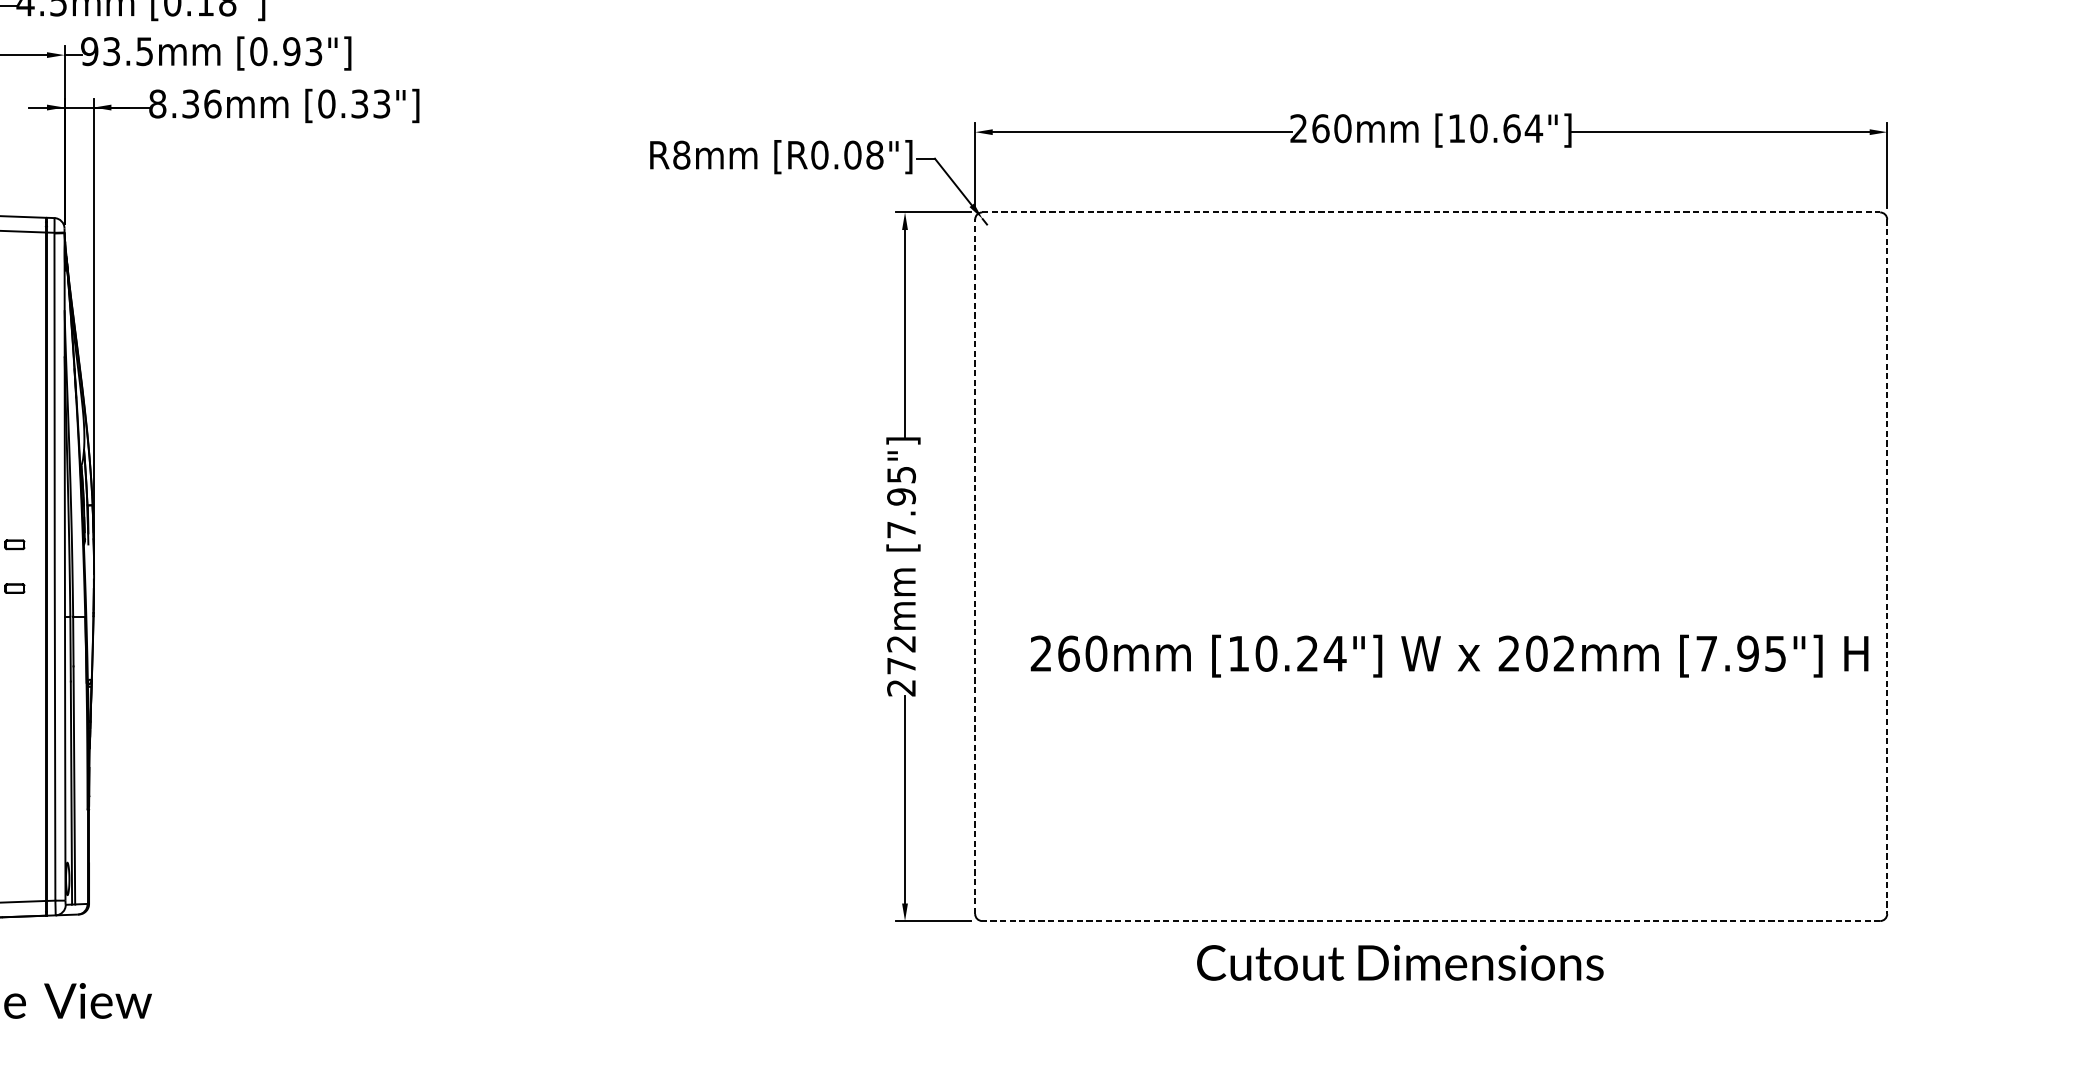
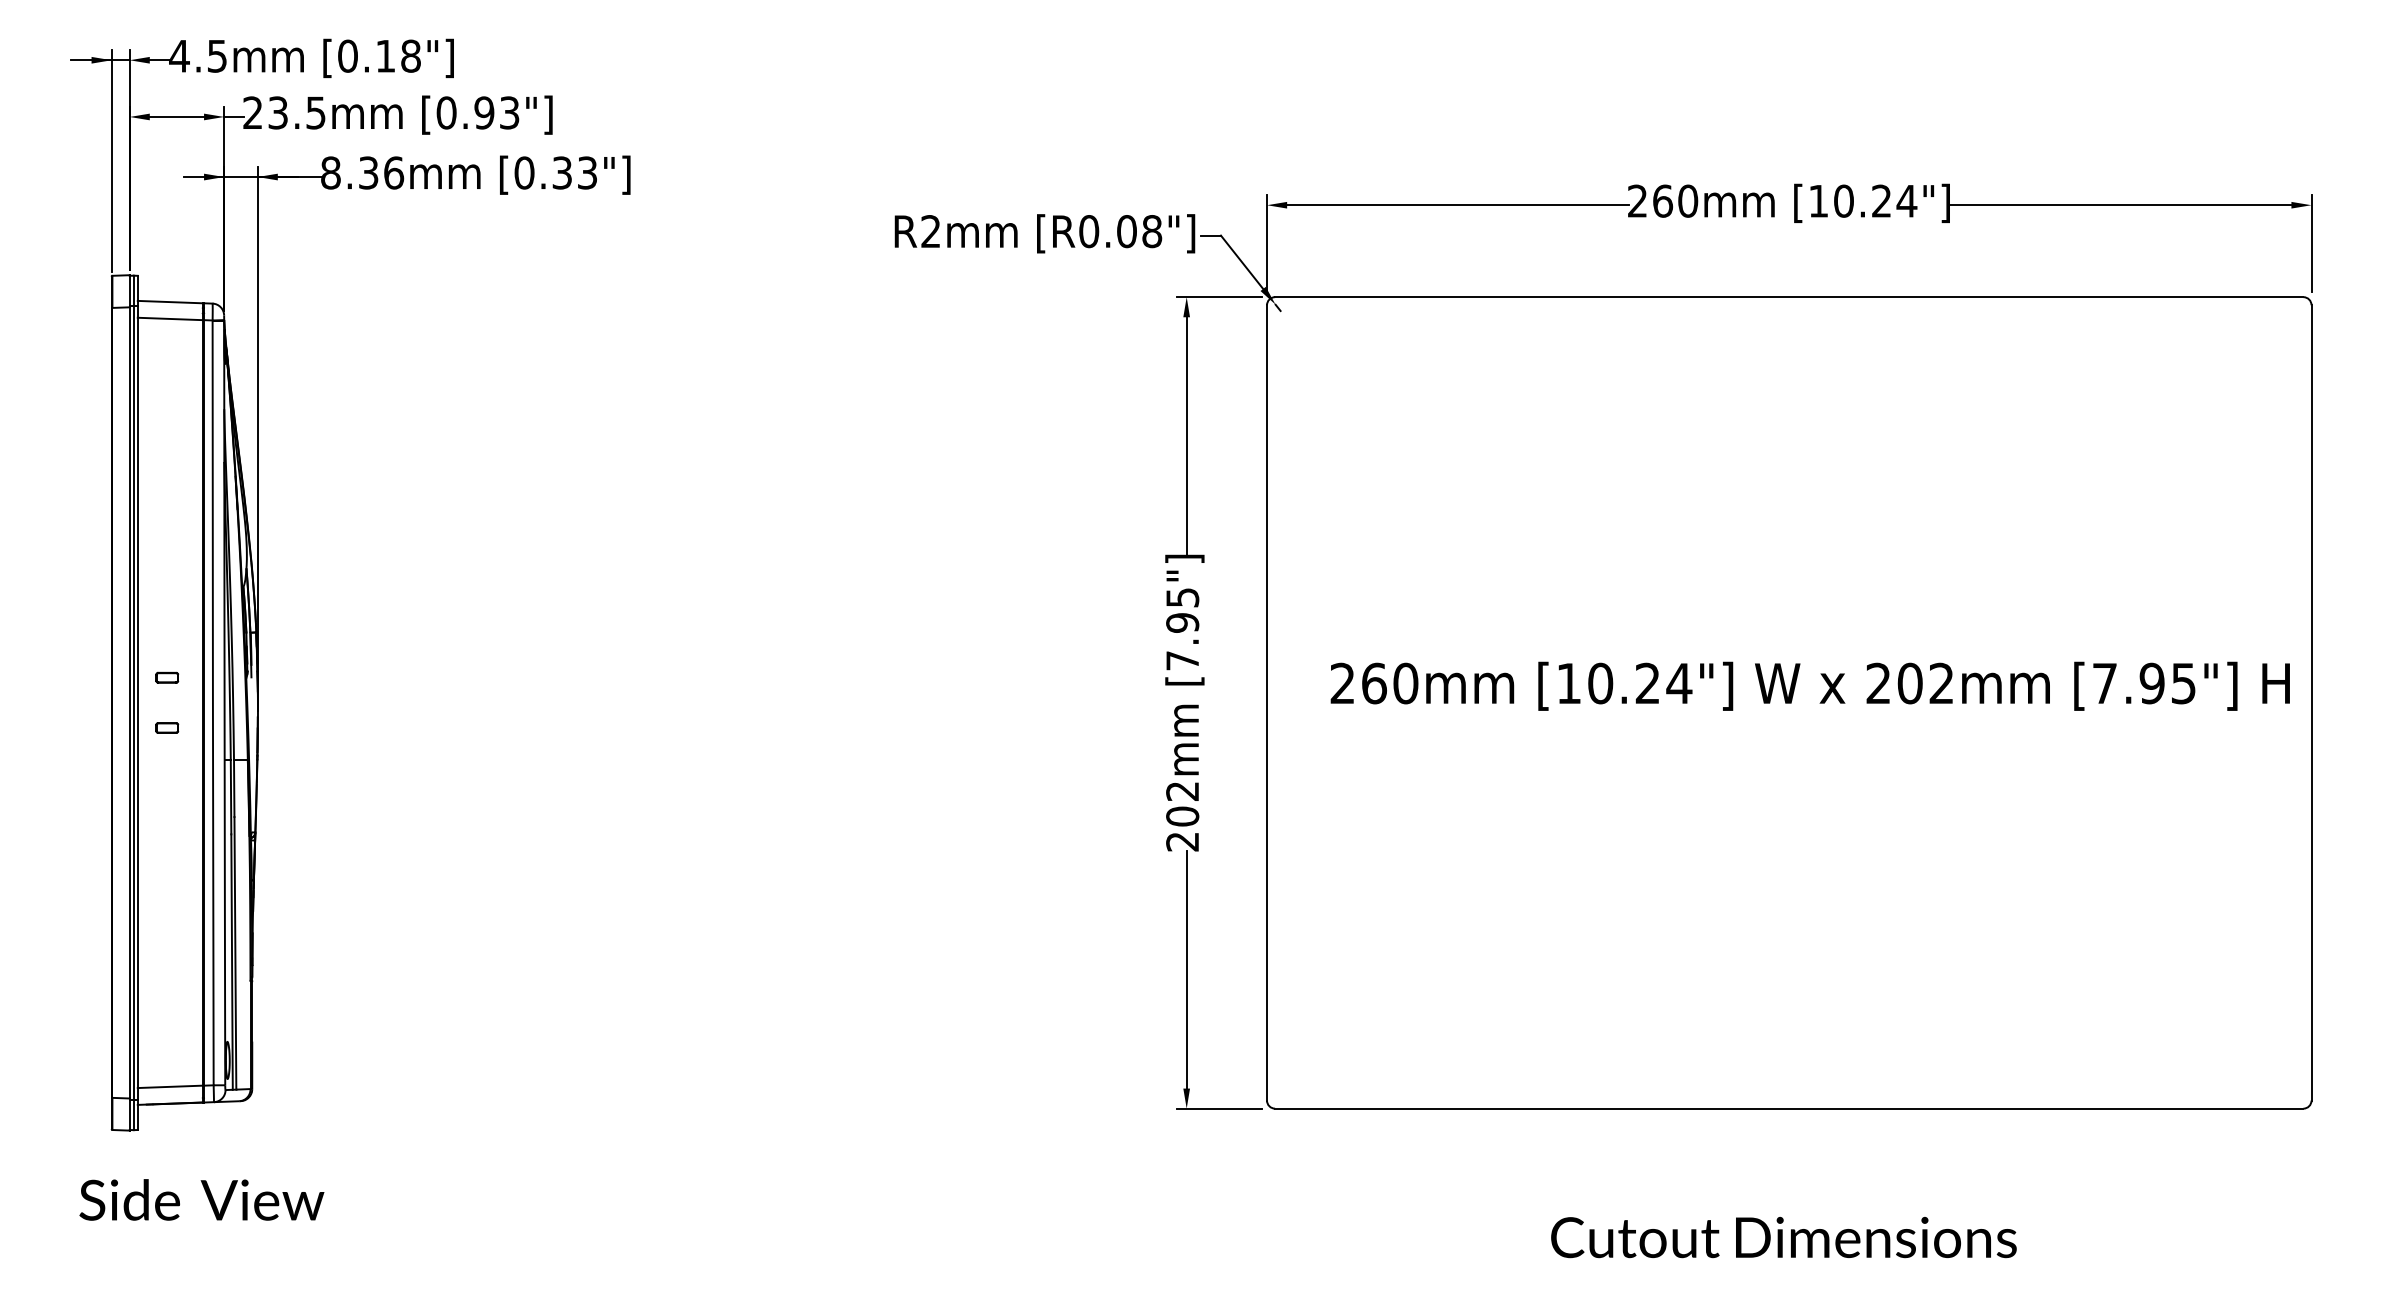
text: (89, 51) -> (252, 112), 93.5mm -> 23.5mm
text: (1511, 128) -> (1881, 200), [10.64"] -> [10.24"]
text: (681, 155) -> (930, 231), R8mm -> R2mm
line: (1431, 212) -> (1789, 297), dashed -> solid
line: (975, 566) -> (1267, 702), dashed -> solid
line: (1887, 566) -> (2311, 702), dashed -> solid
text: (1448, 655) -> (1809, 685), moved
text: (901, 665) -> (1182, 816), 272mm -> 202mm
line: (1430, 920) -> (1788, 1108), dashed -> solid
text: (1399, 962) -> (1783, 1237), moved

